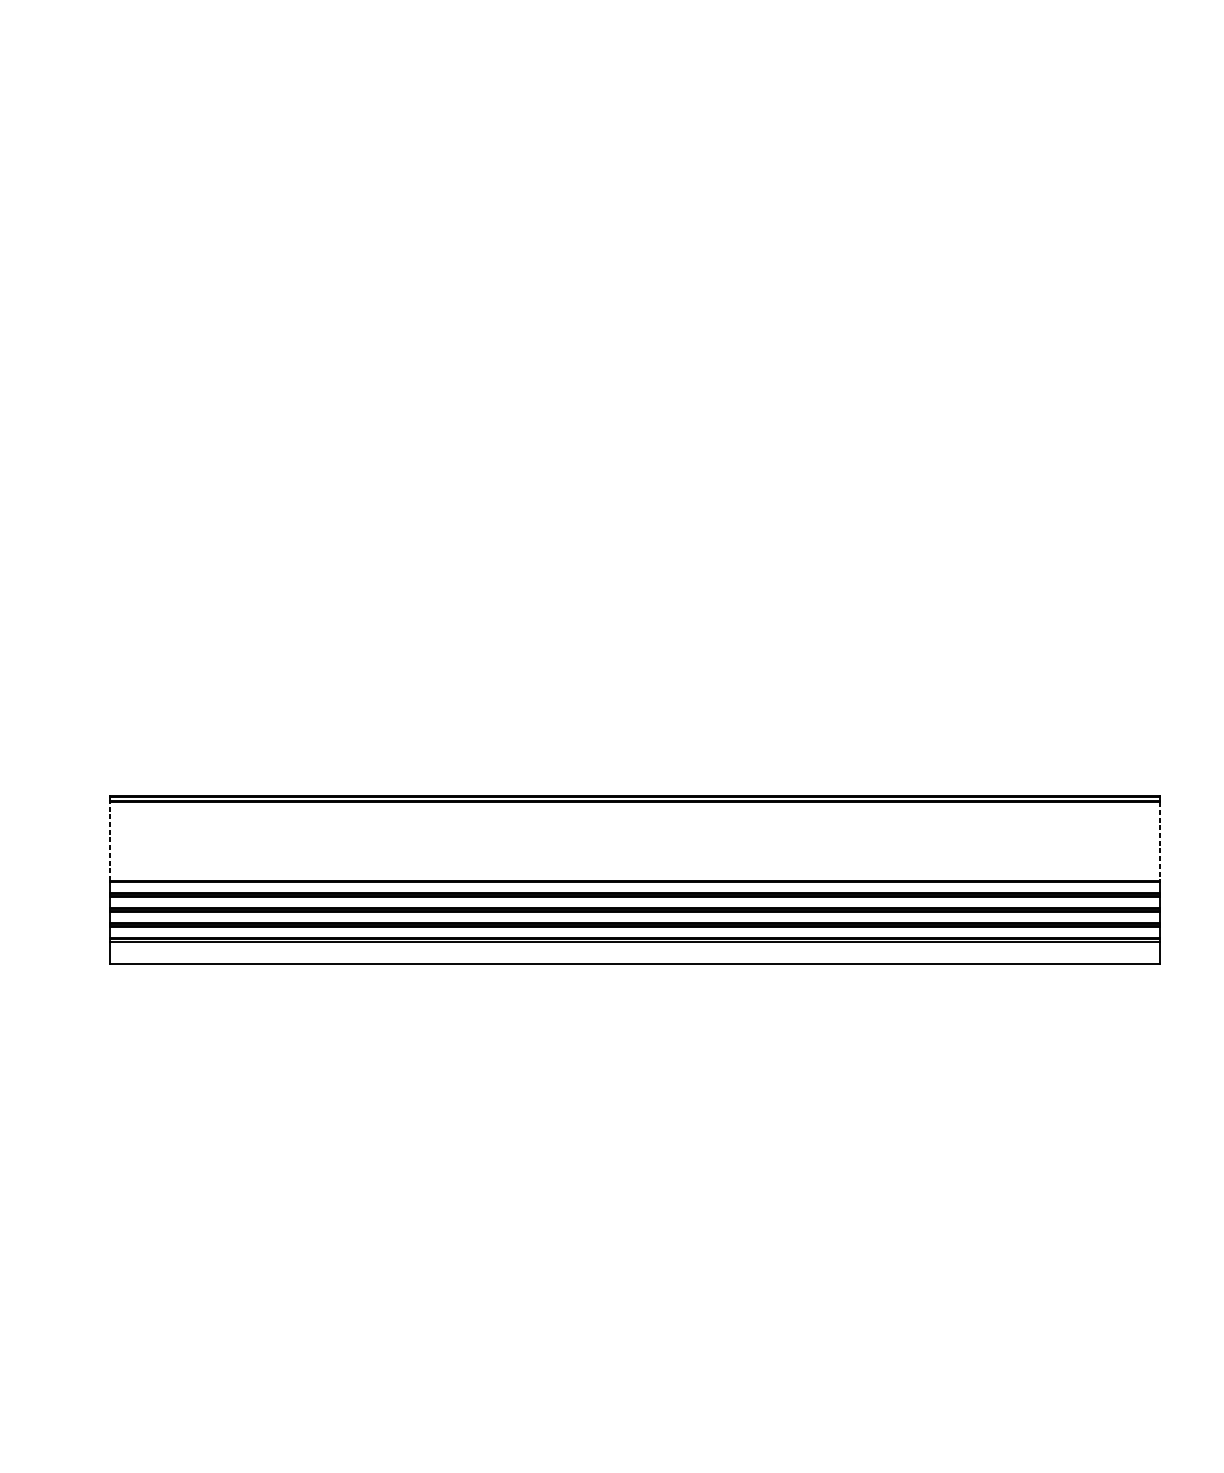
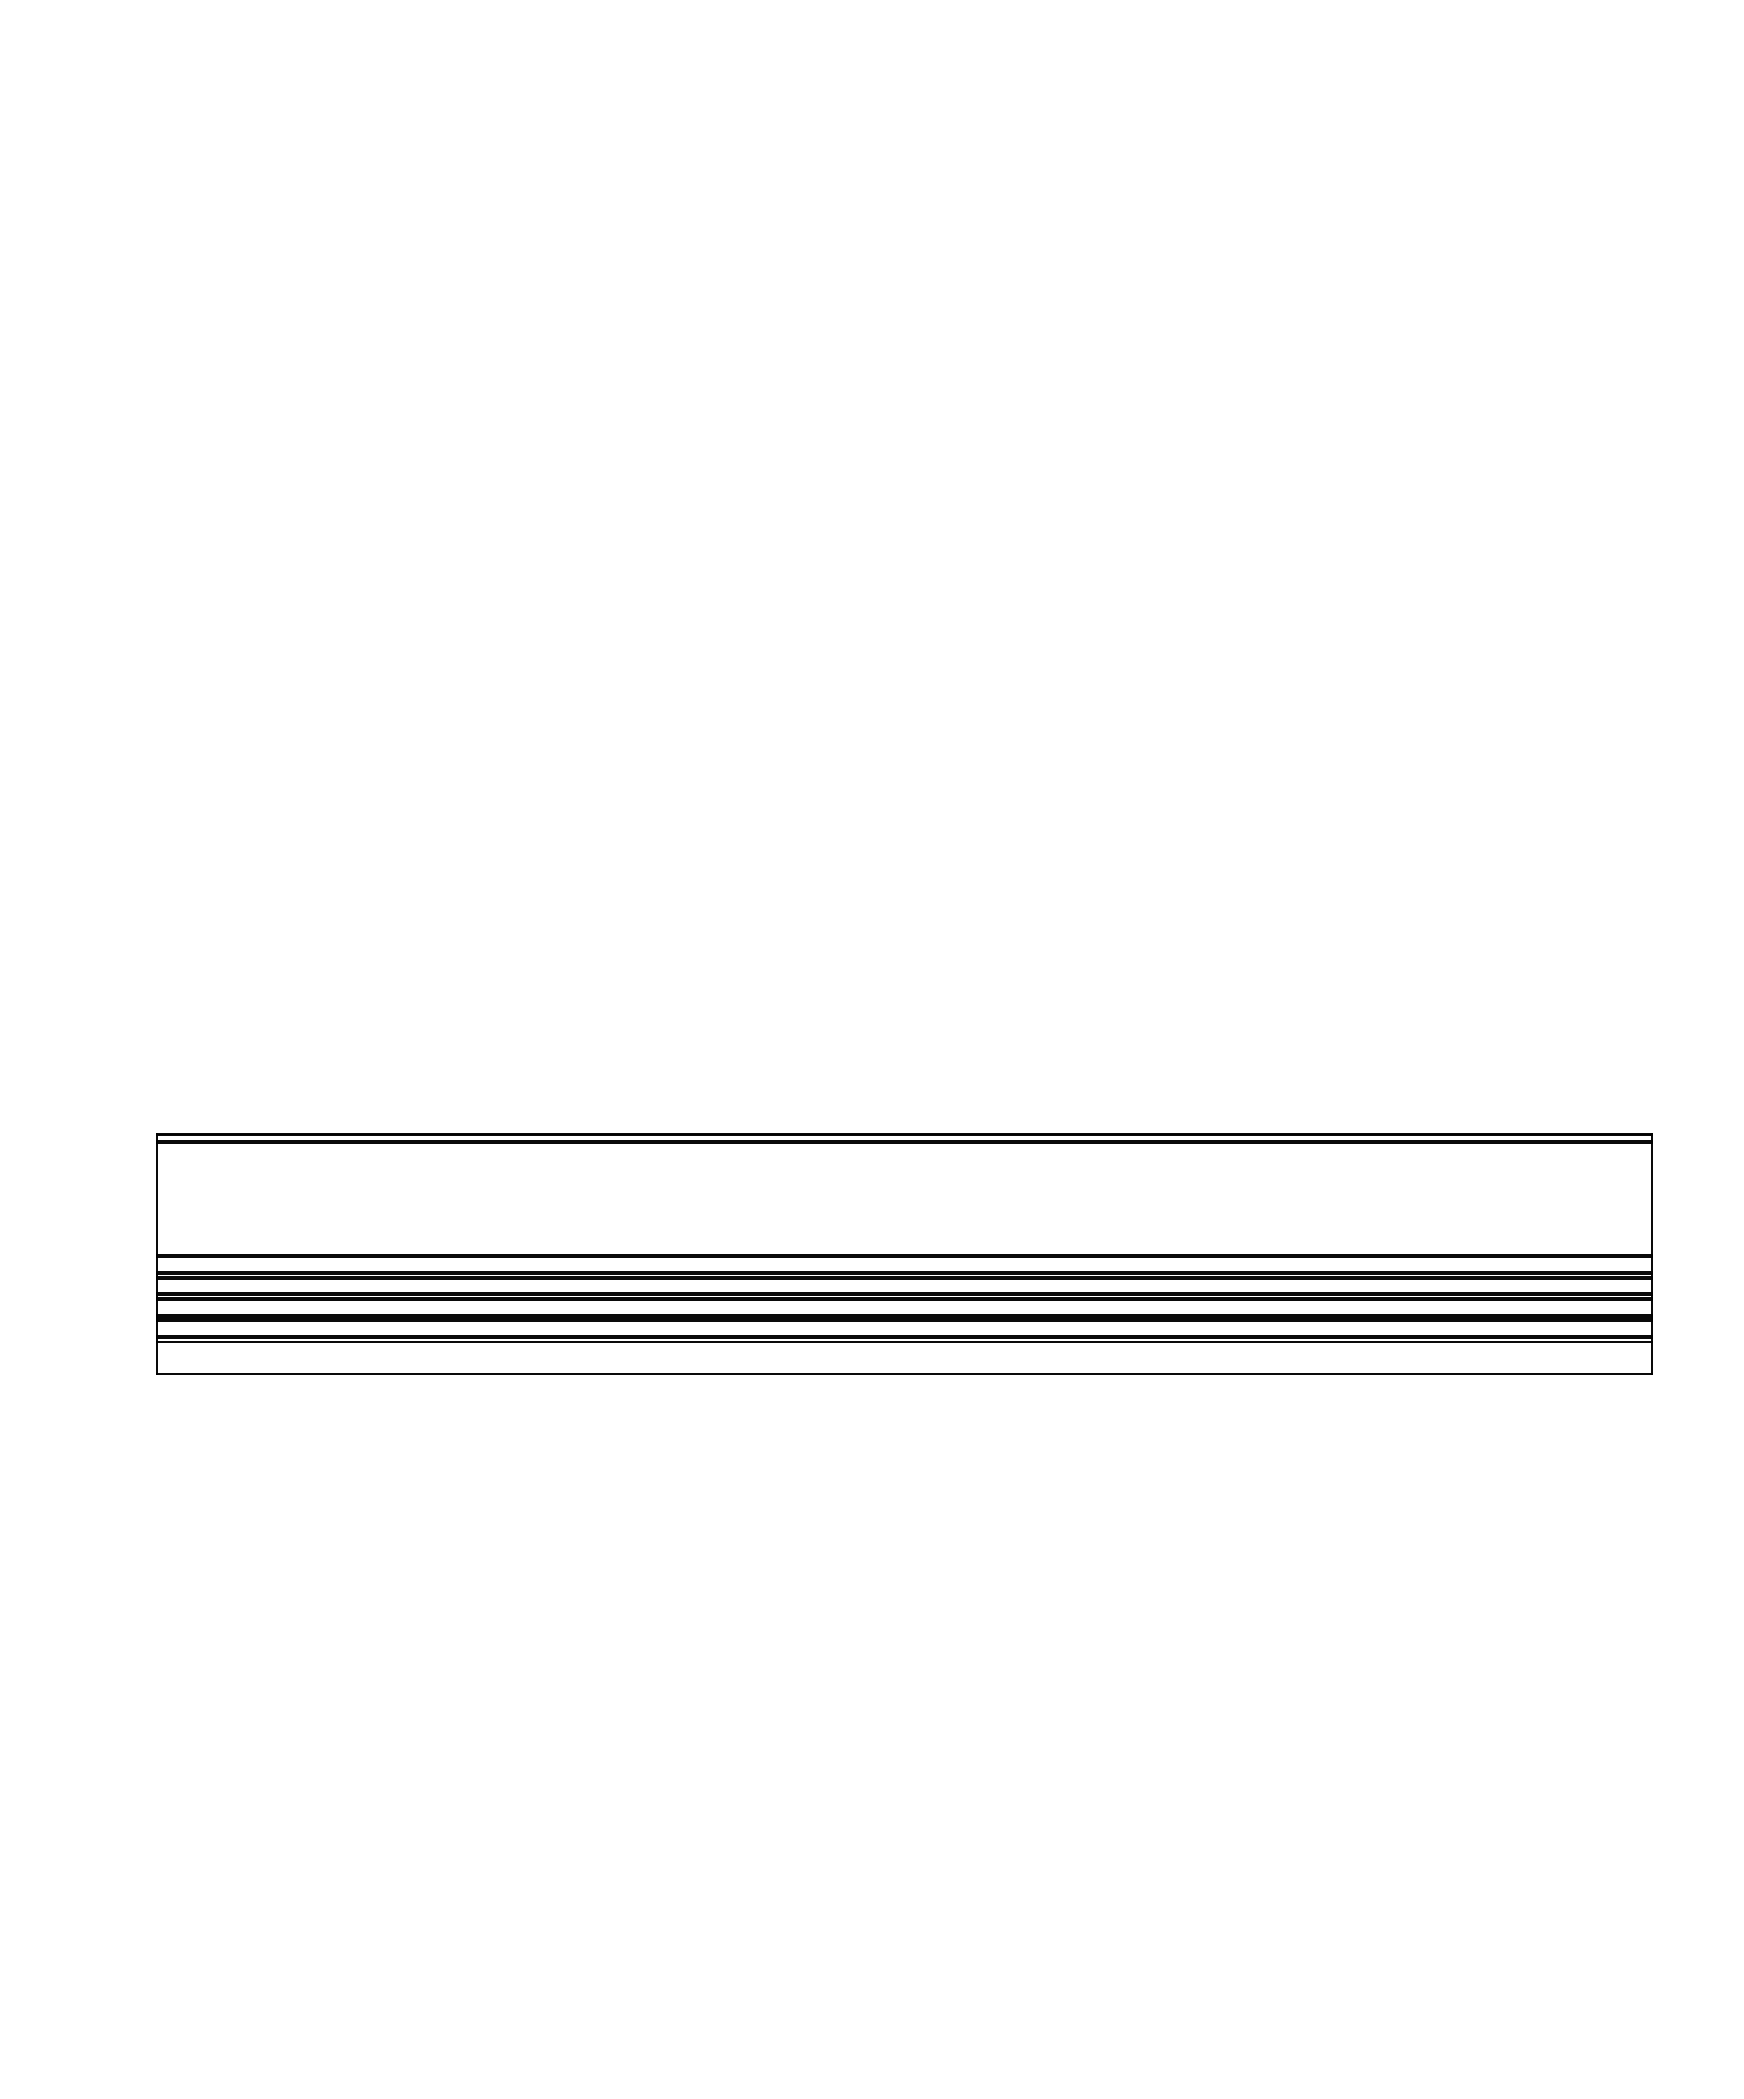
line: (109, 841) -> (156, 1198), dashed -> solid
line: (1159, 841) -> (1652, 1199), dashed -> solid

